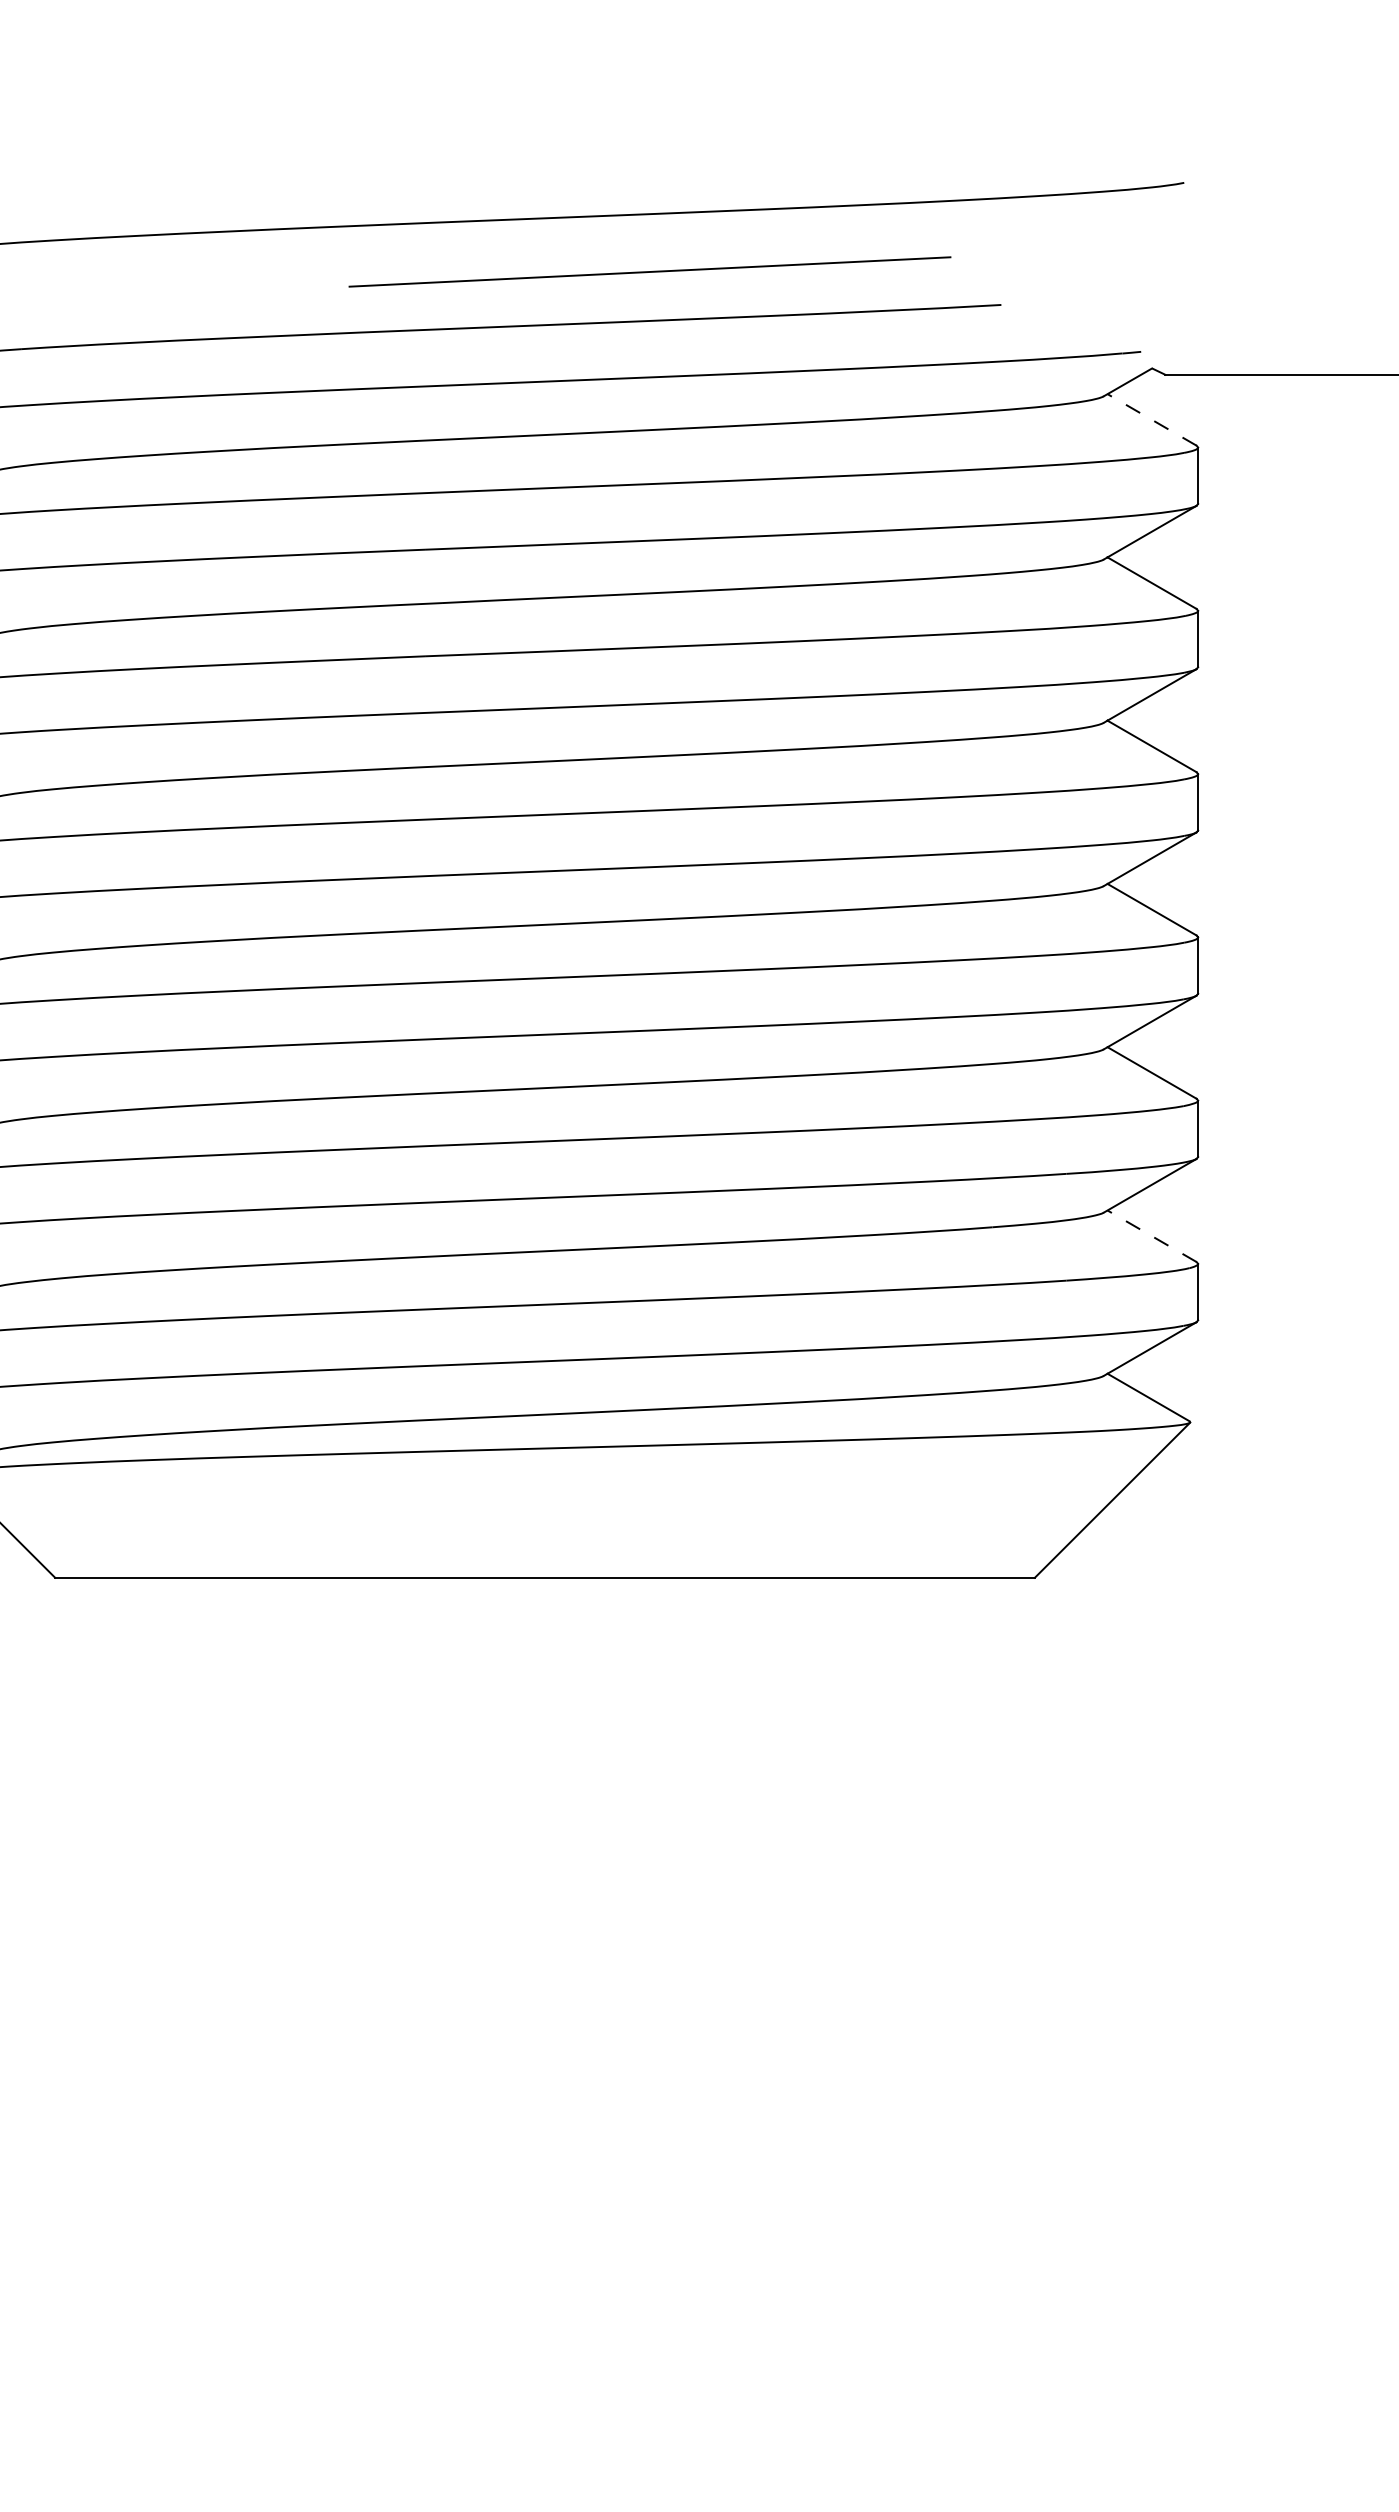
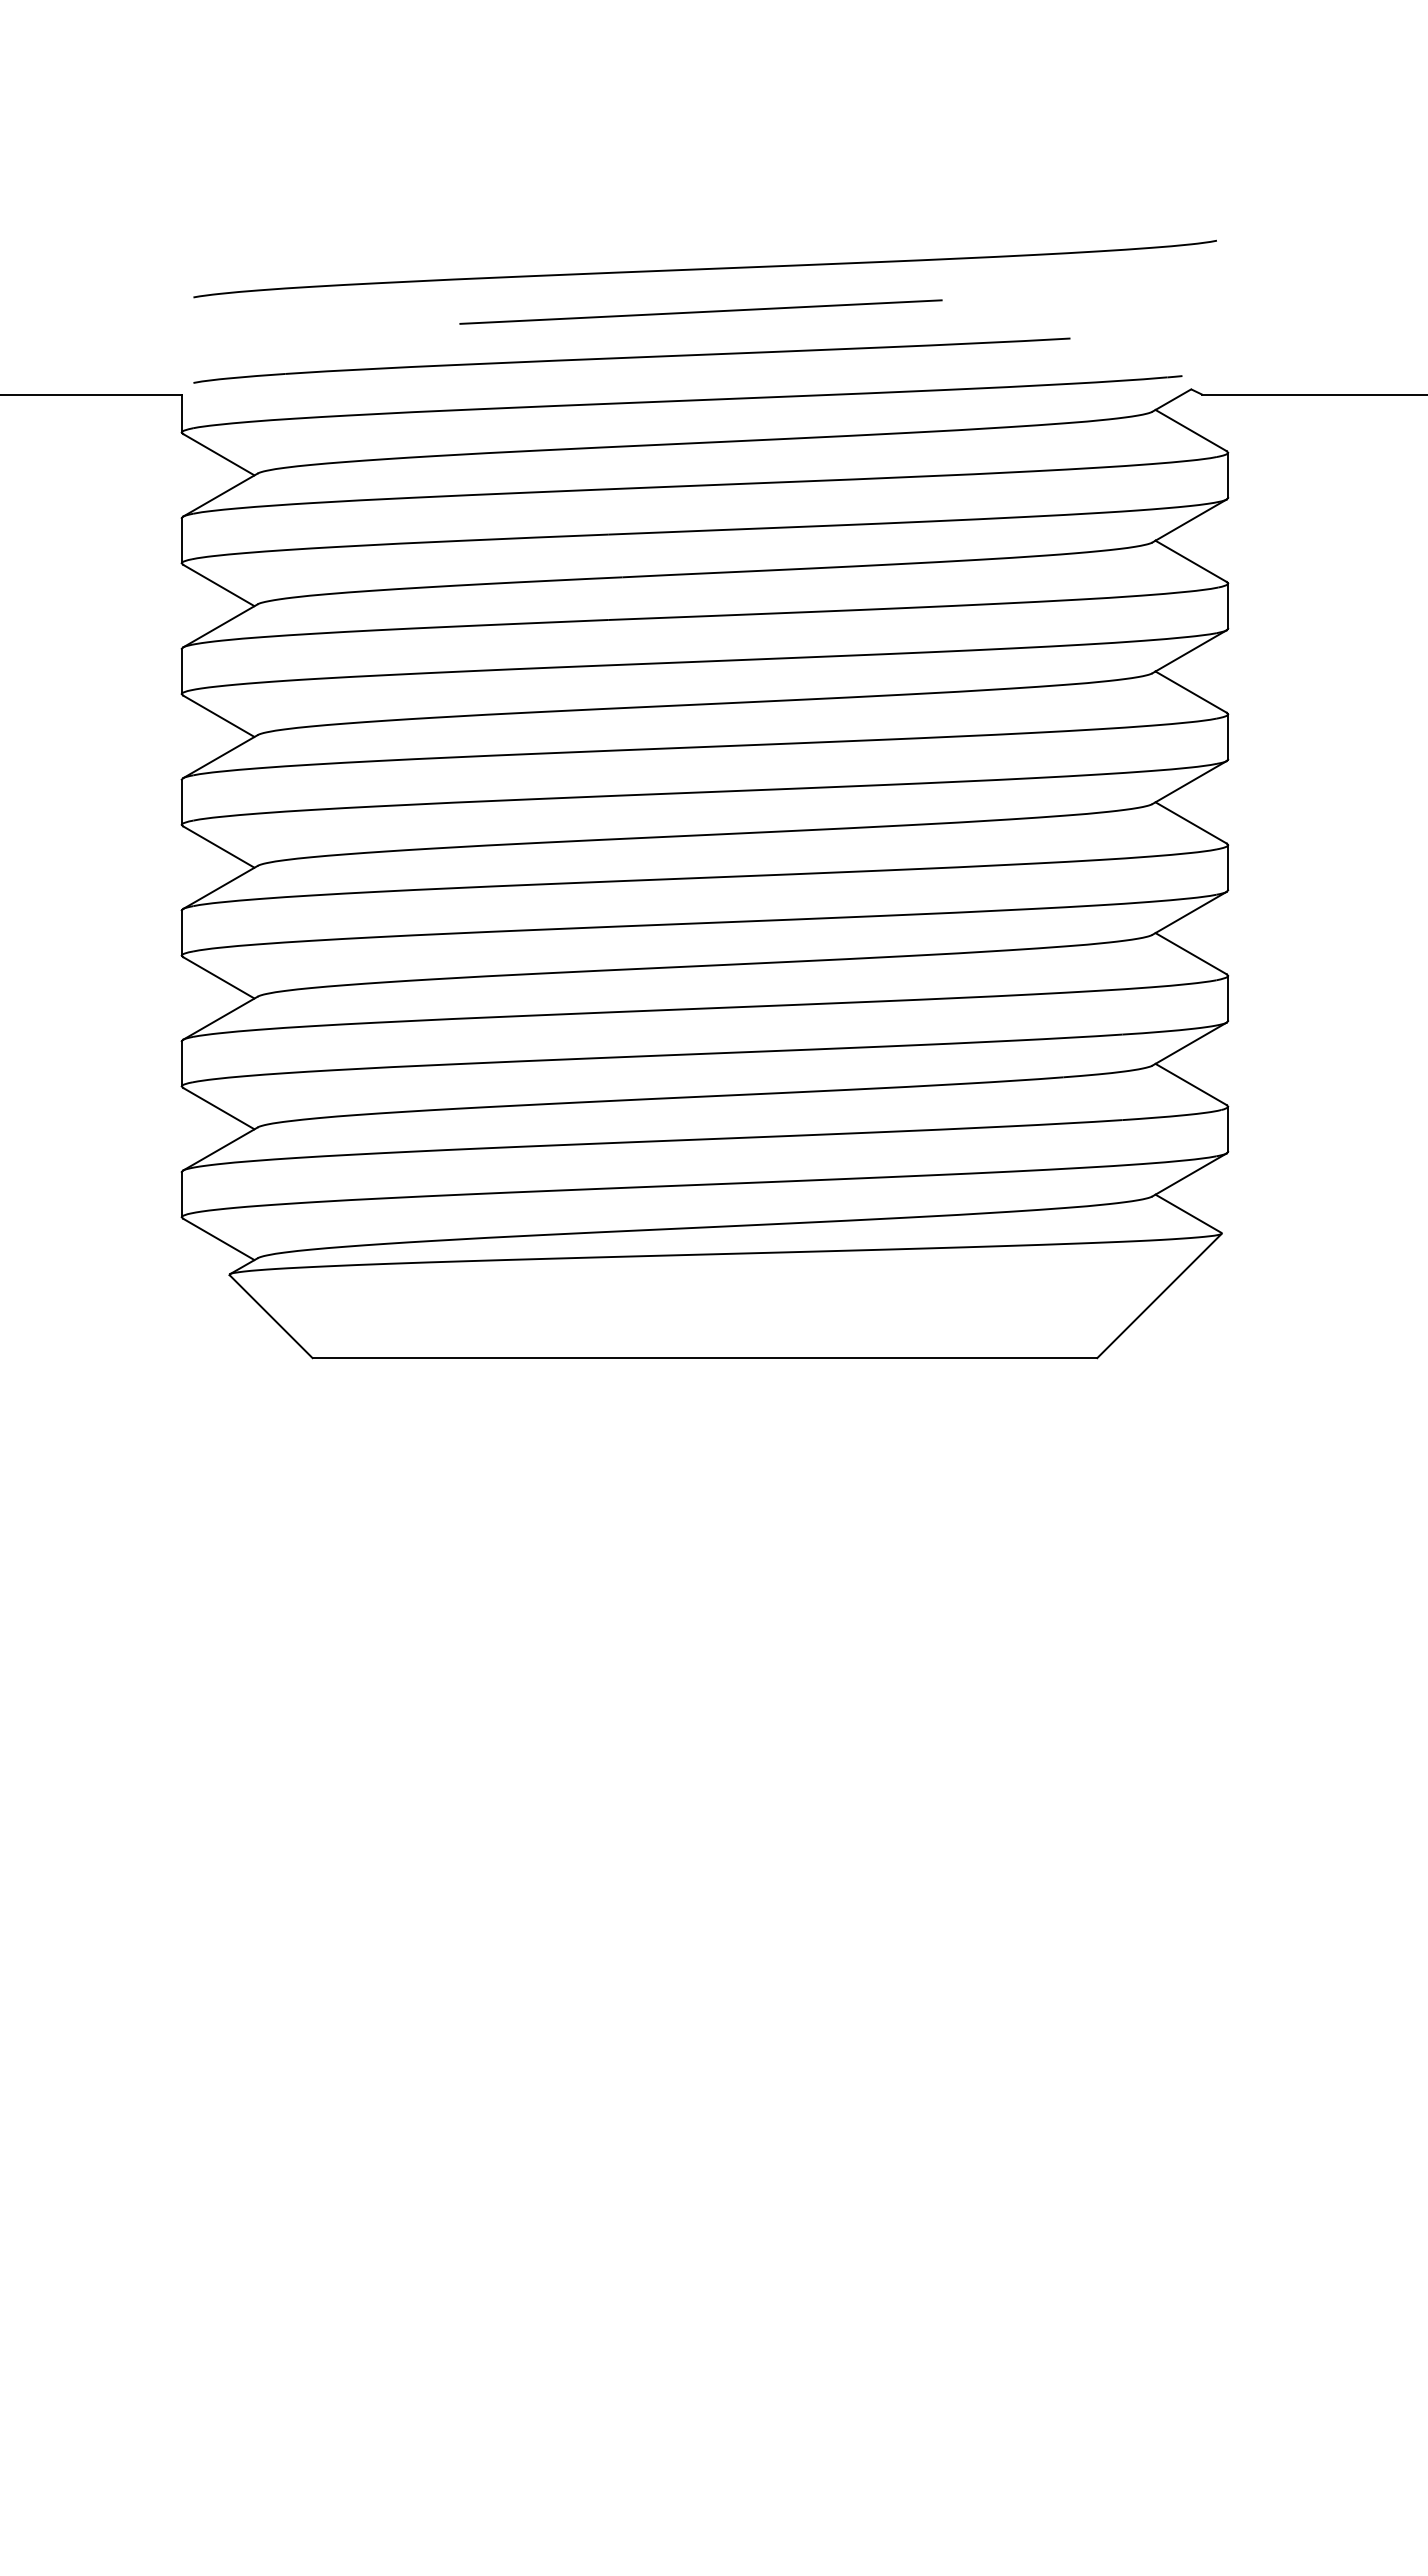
line: (649, 271) -> (700, 311), moved
line: (1151, 419) -> (1190, 430), dashed -> solid
line: (1151, 1236) -> (1190, 1084), dashed -> solid

